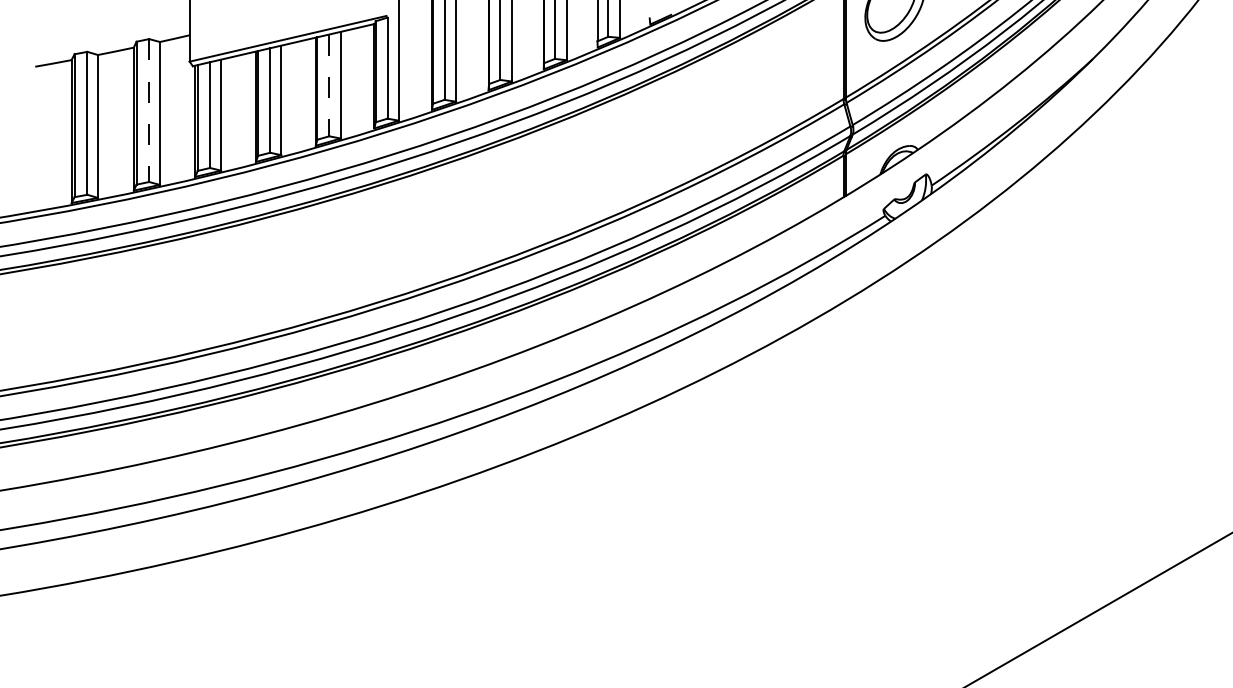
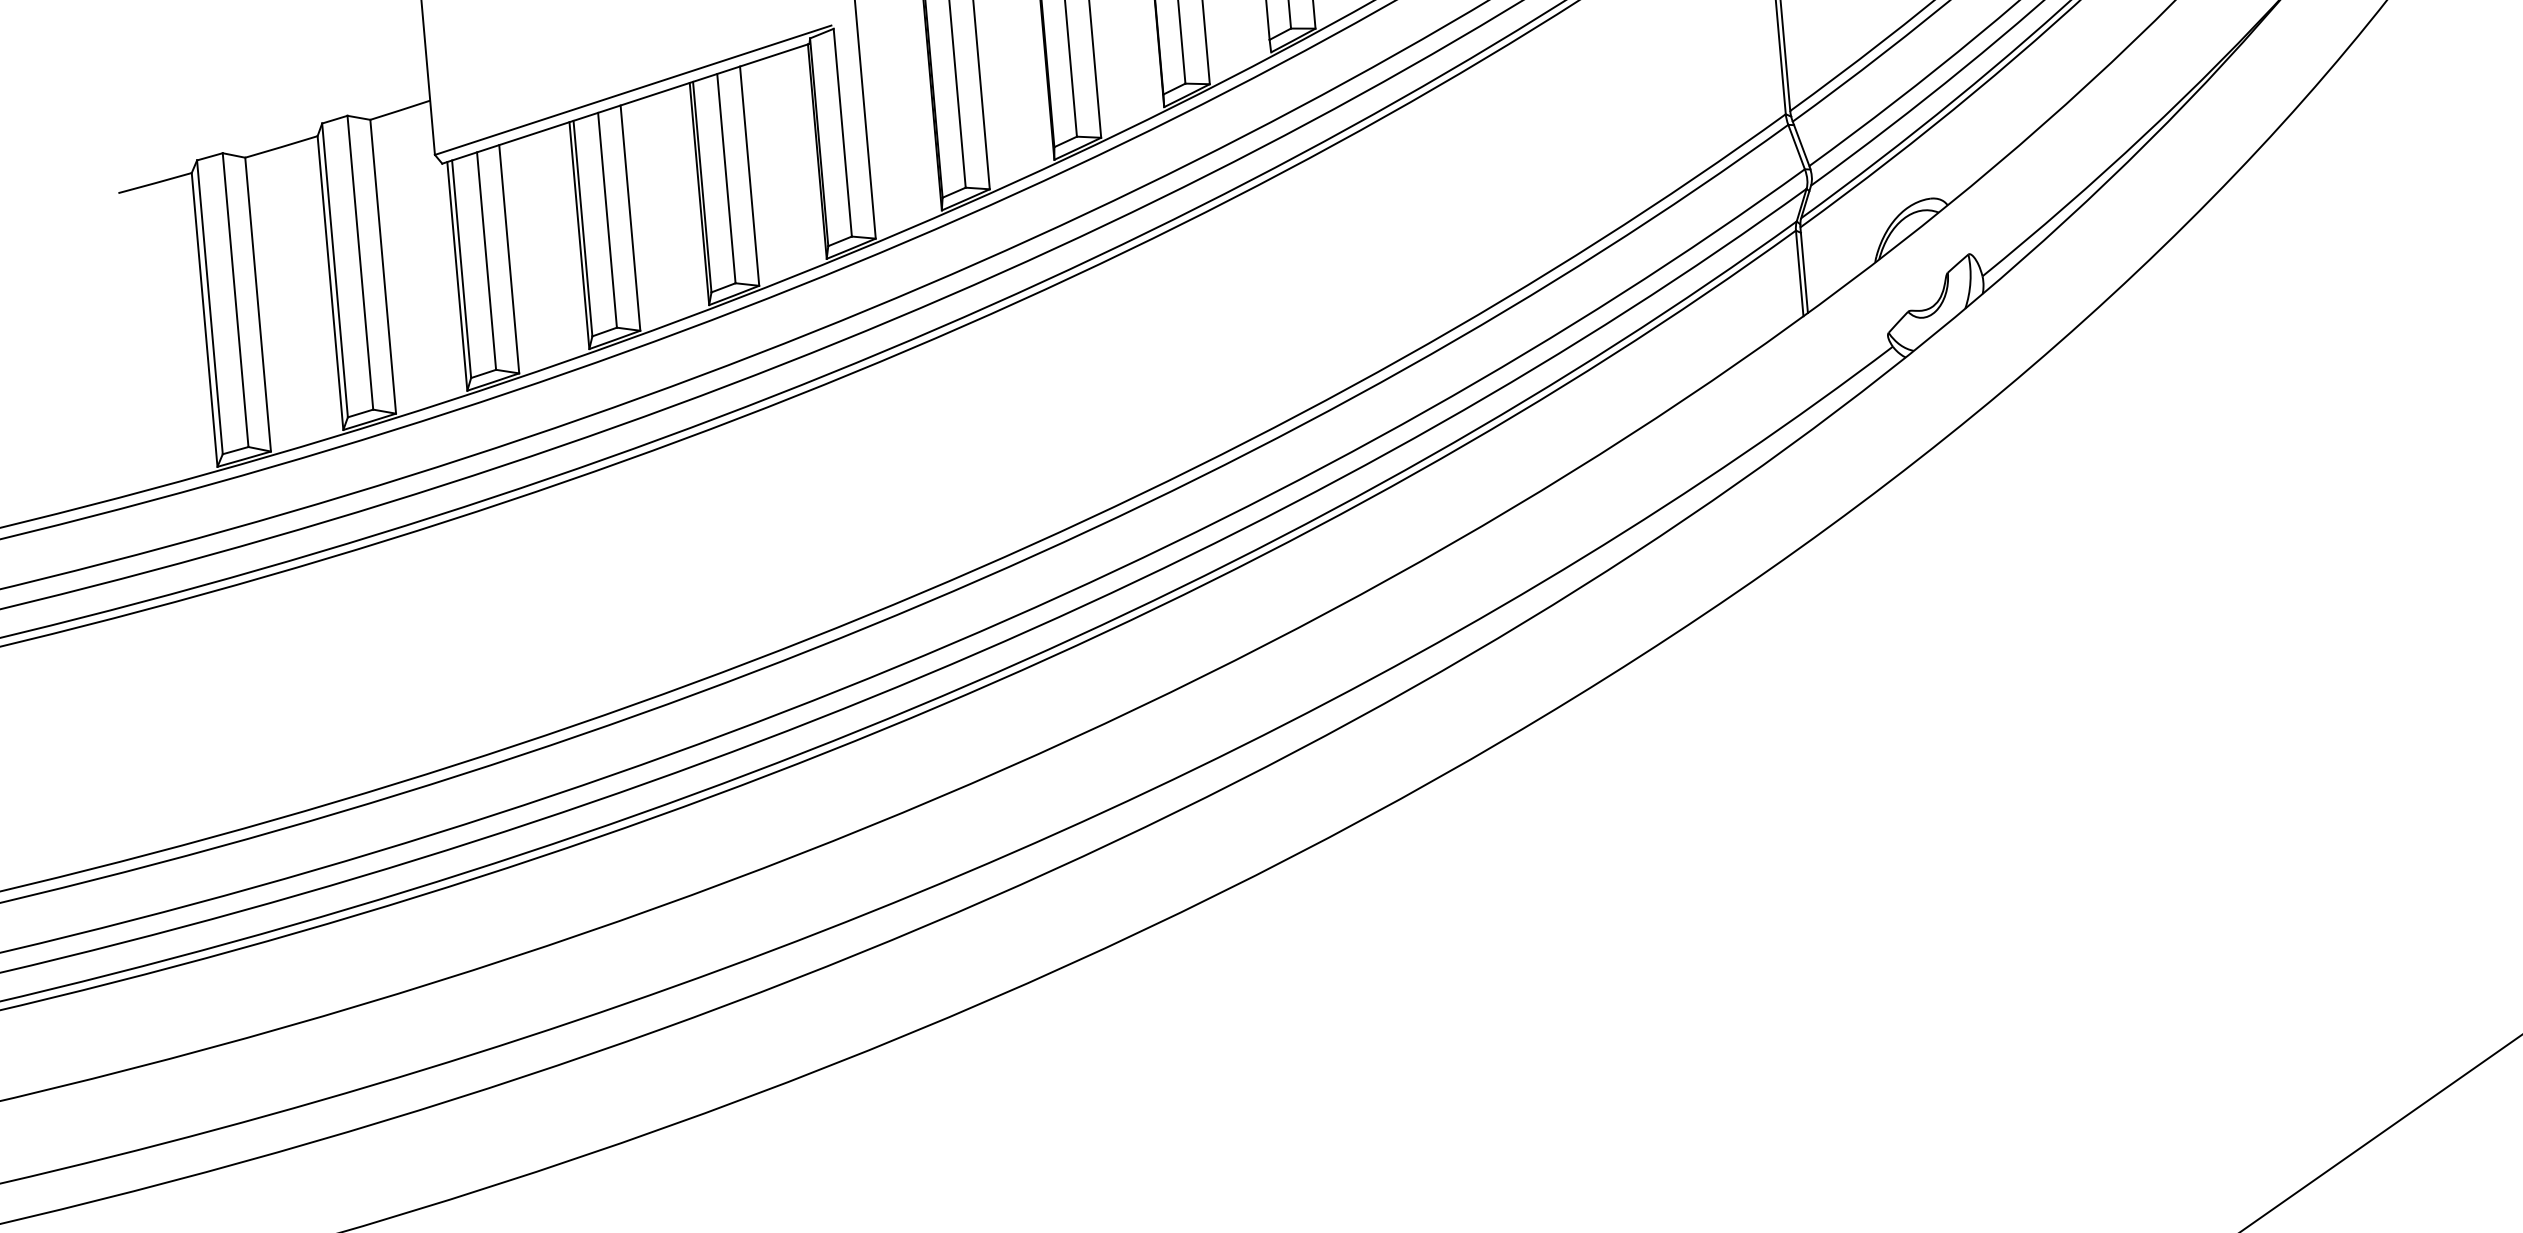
line: (329, 85) -> (726, 178), dashed -> solid
line: (149, 111) -> (361, 264), dashed -> solid

